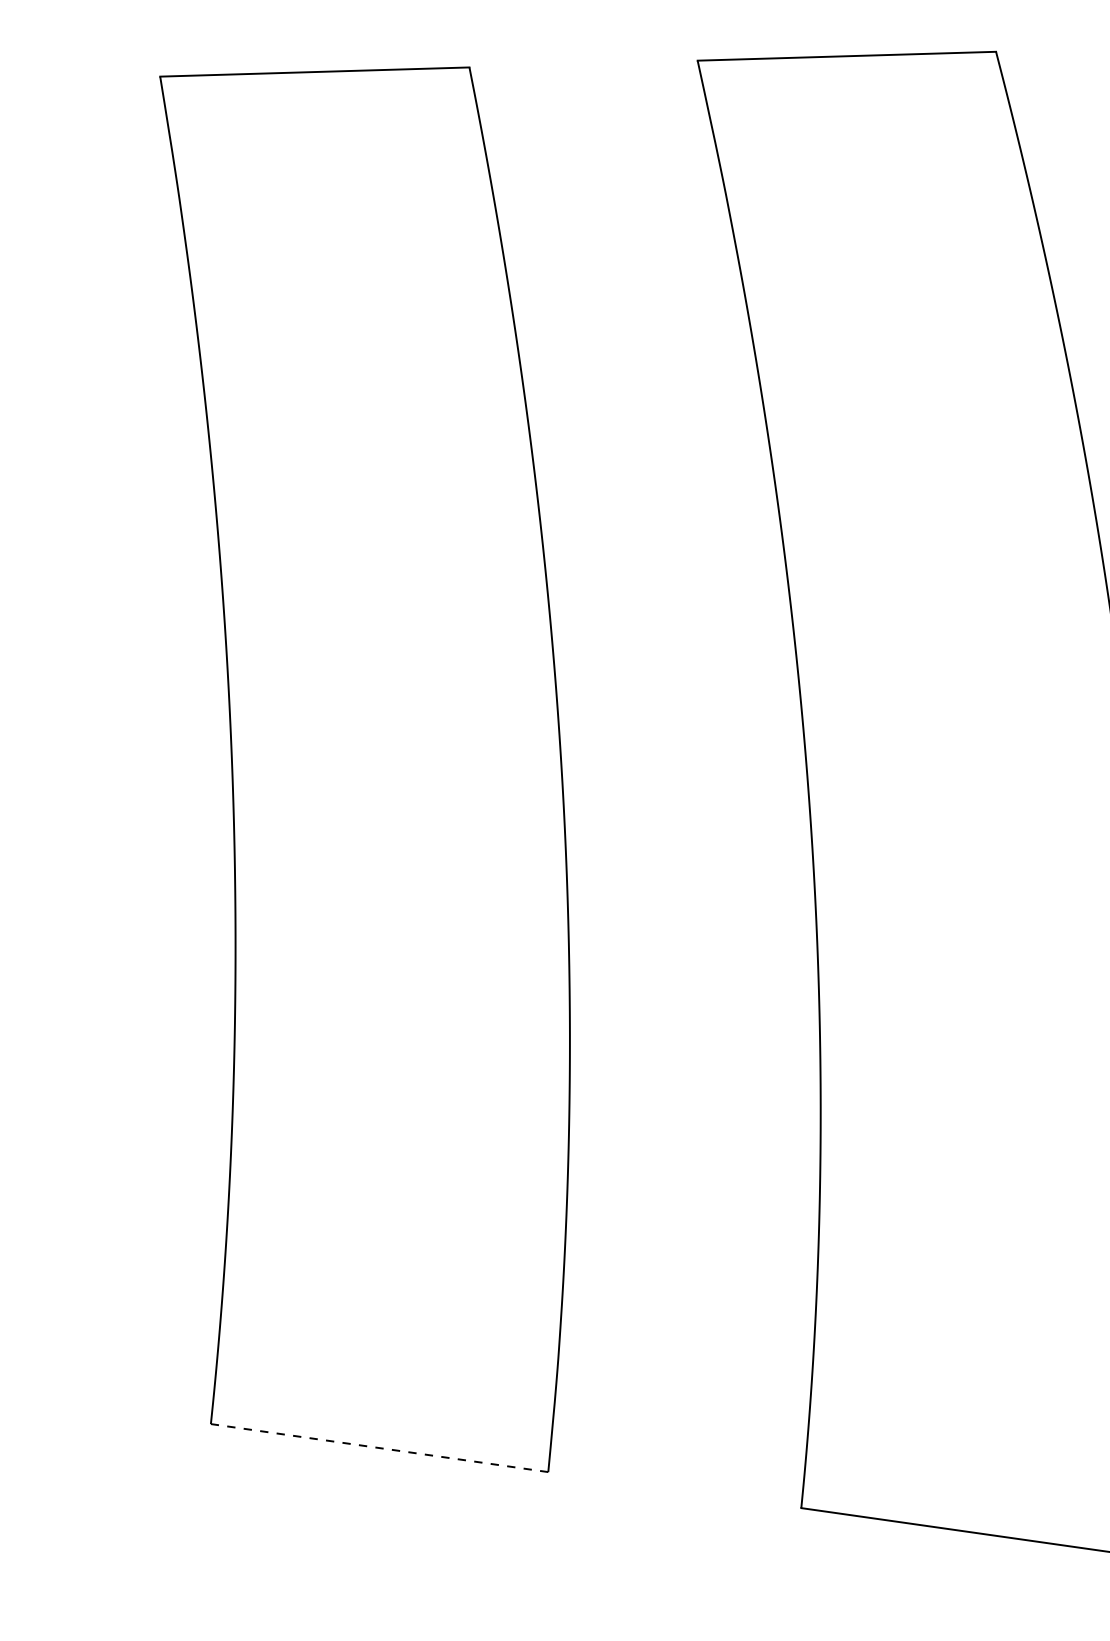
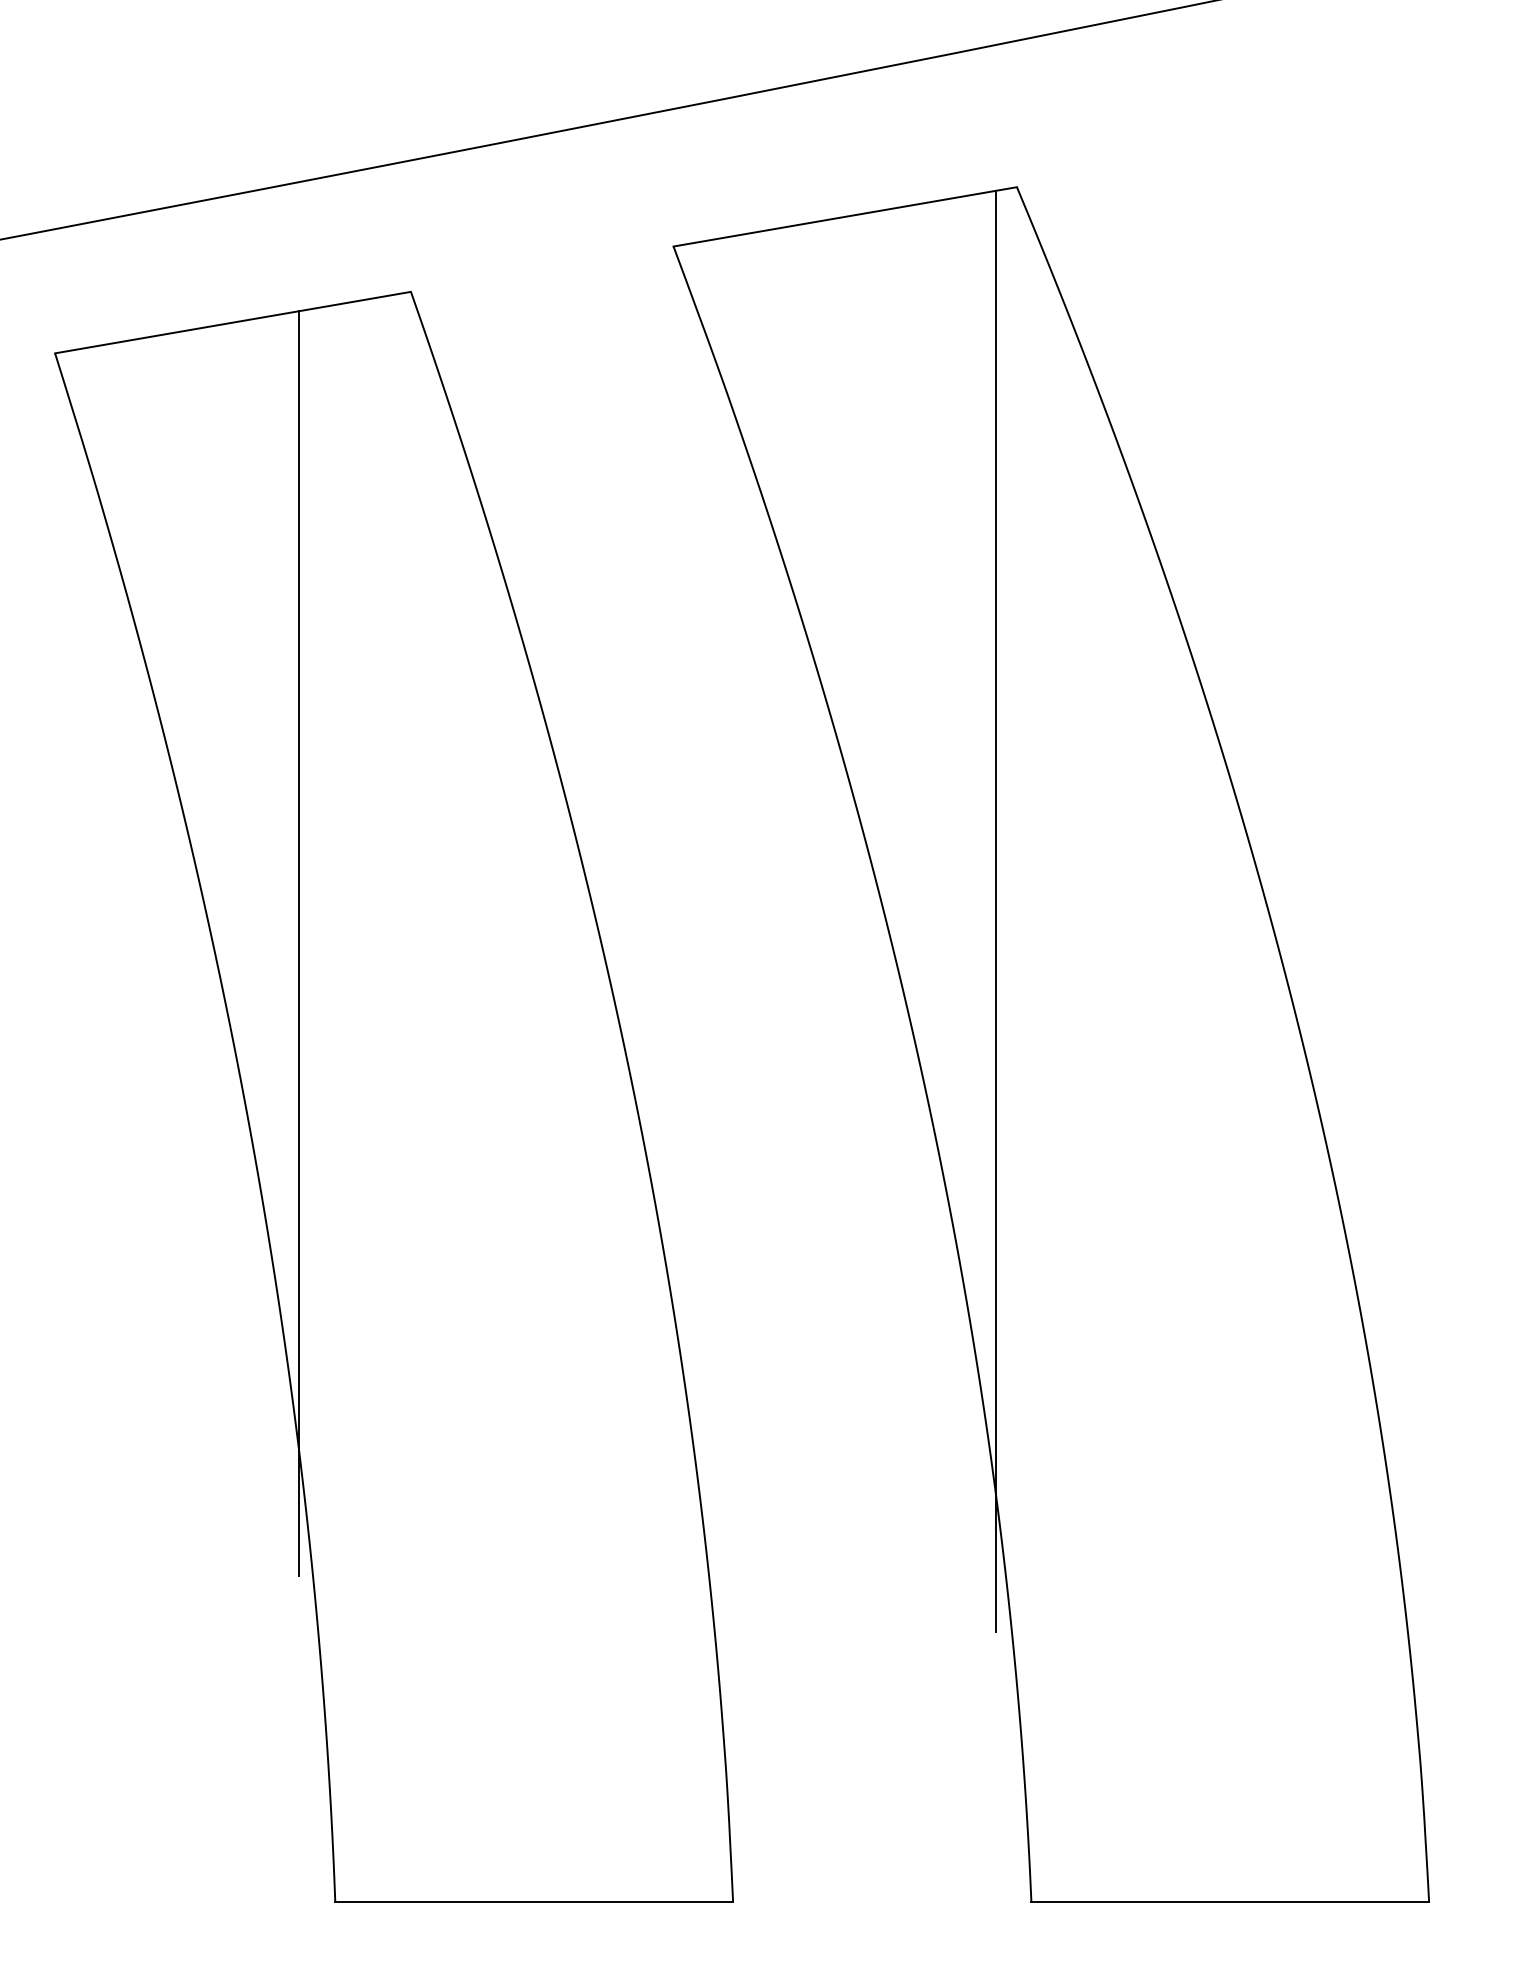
line: (296, 606) -> (299, 943), added
line: (890, 663) -> (995, 911), added
line: (379, 1448) -> (534, 1902), dashed -> solid

